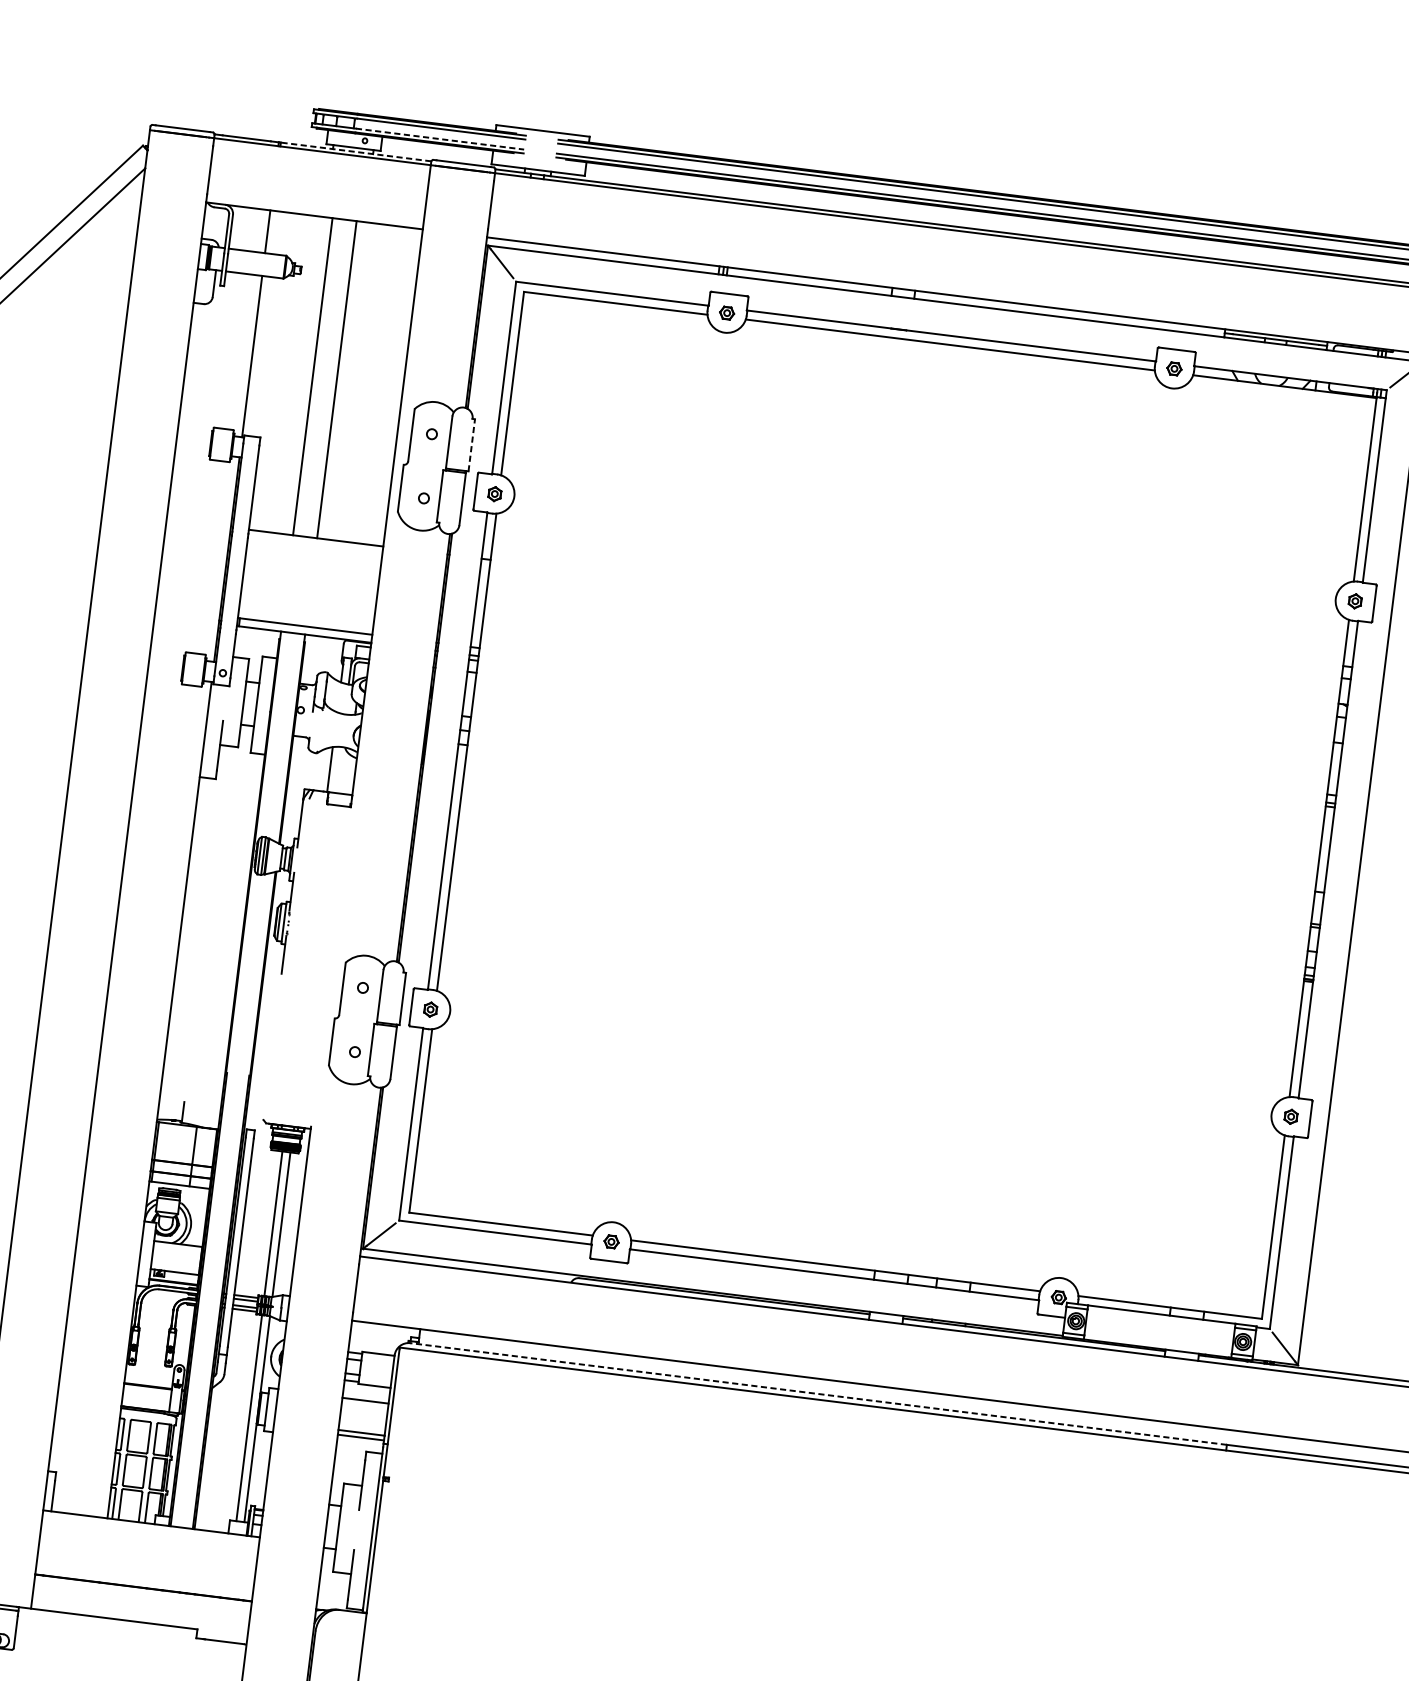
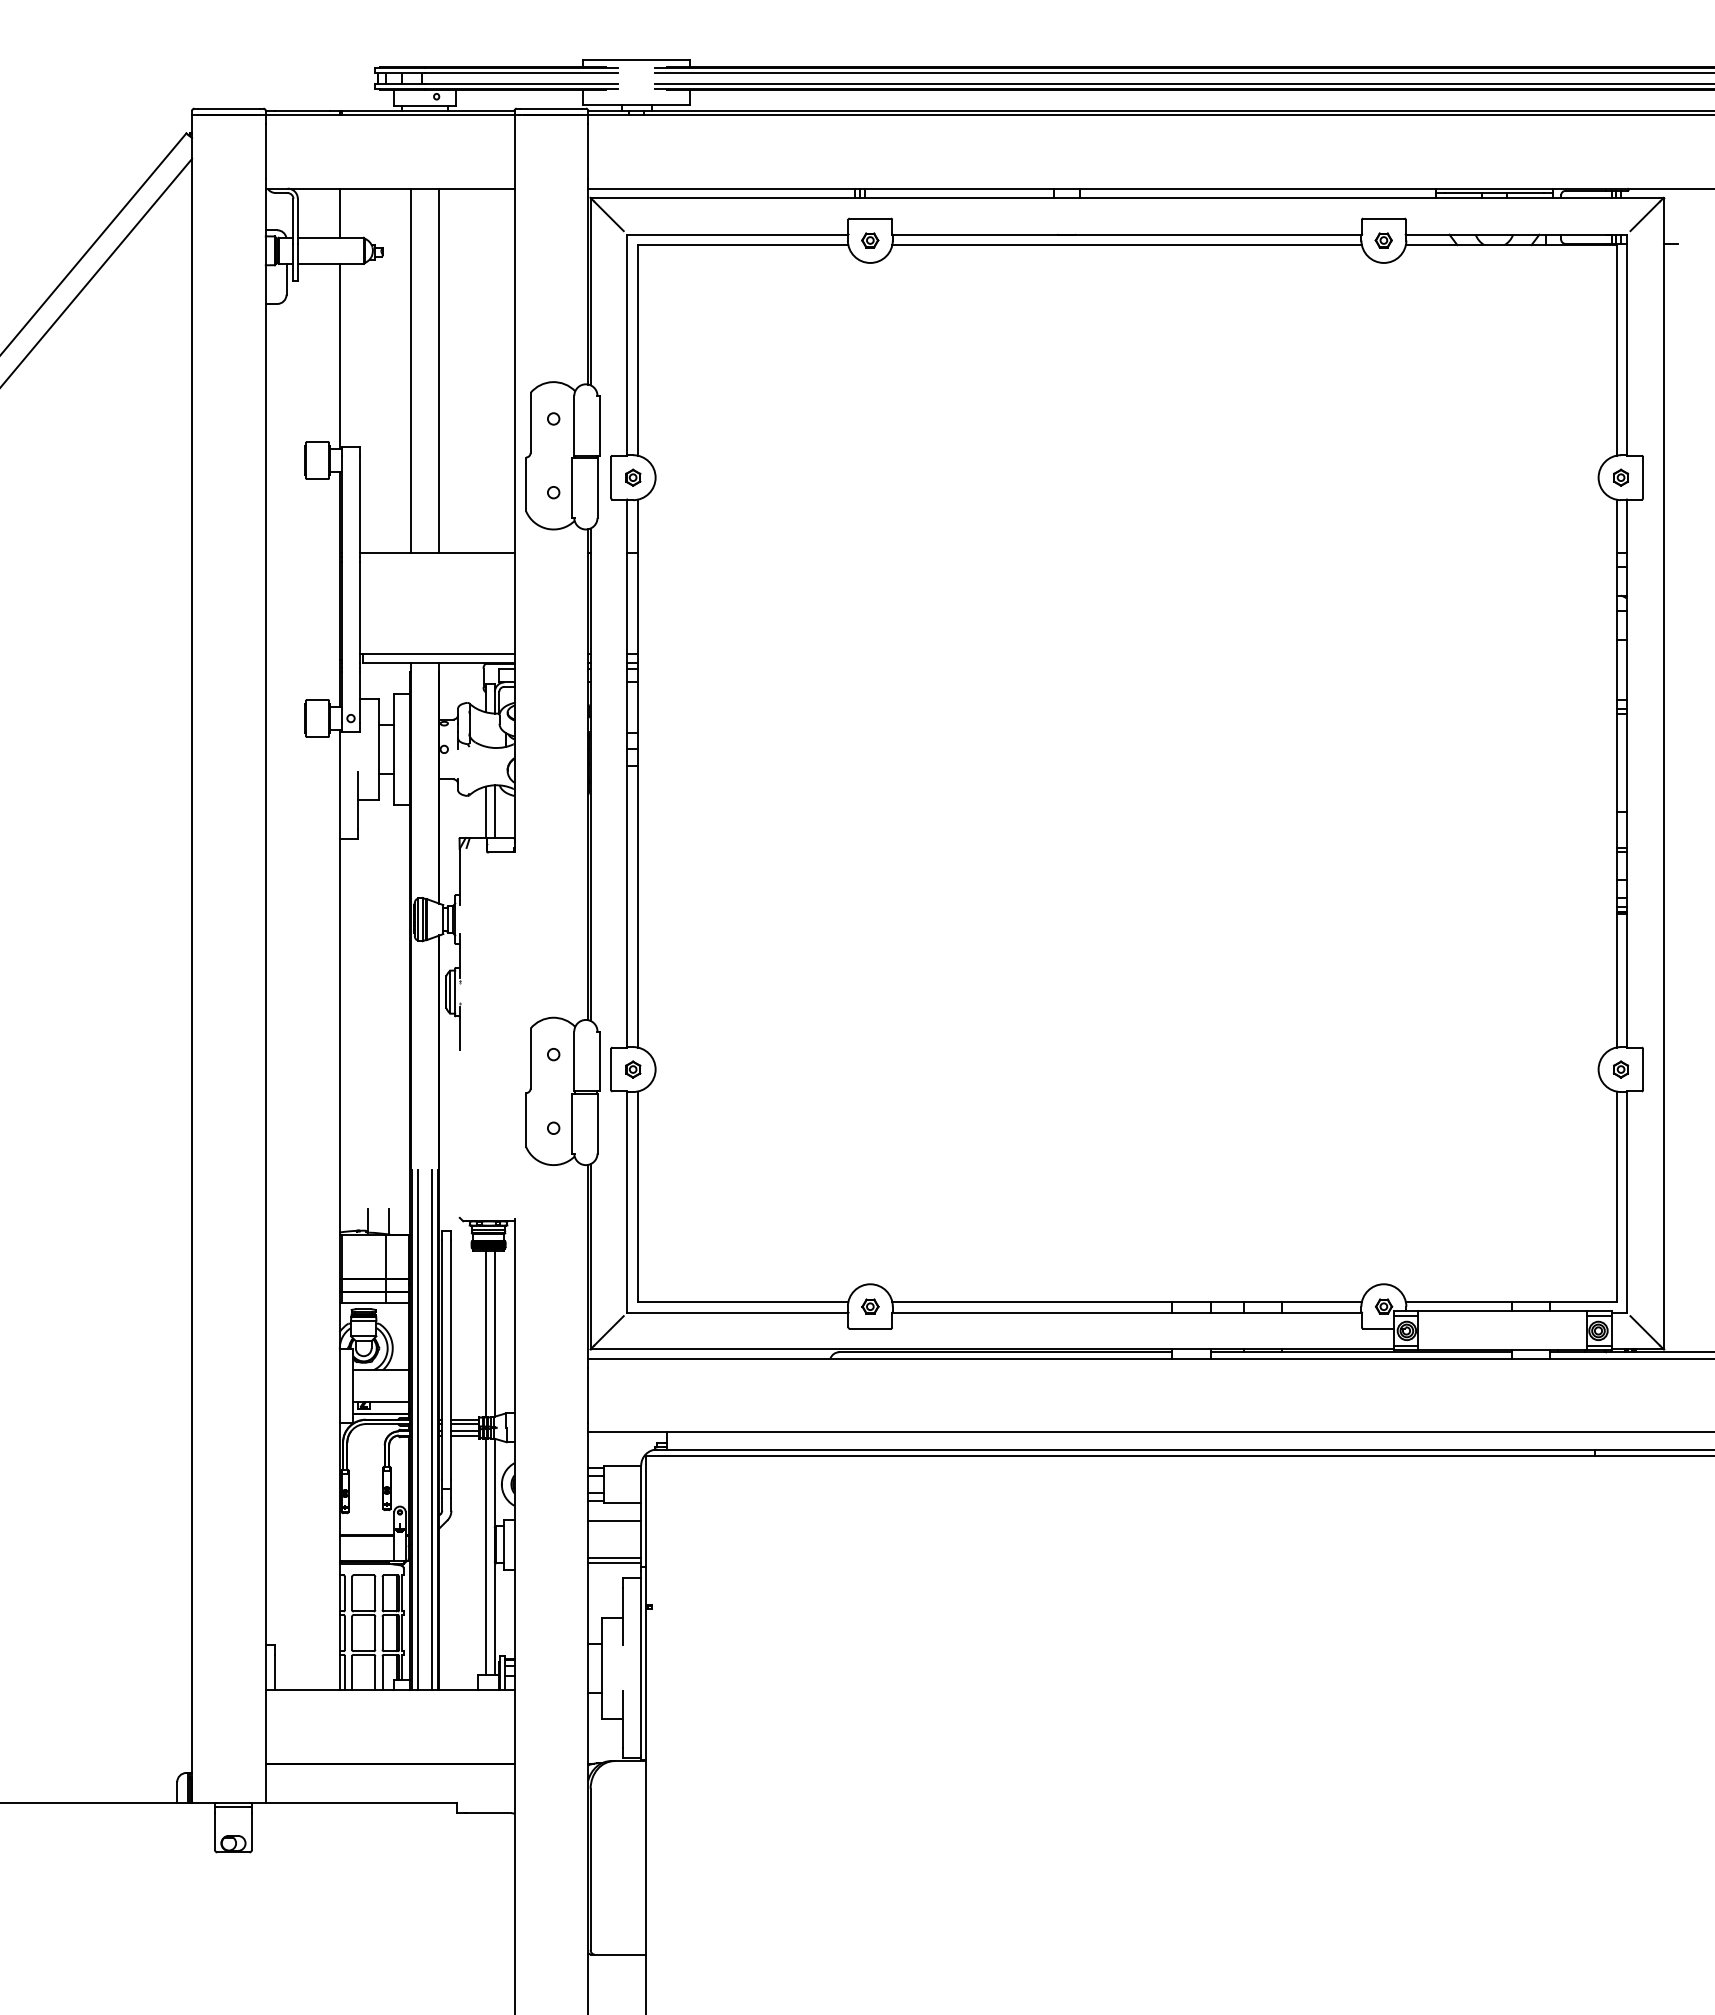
line: (440, 139) -> (521, 84), dashed -> solid
line: (355, 151) -> (427, 110), dashed -> solid
line: (472, 445) -> (600, 425), dashed -> solid
line: (337, 769) -> (494, 811), added
line: (201, 1115) -> (389, 1221), added
line: (203, 1299) -> (417, 1429), added
line: (215, 1301) -> (431, 1429), added
line: (818, 1393) -> (1125, 1449), dashed -> solid

